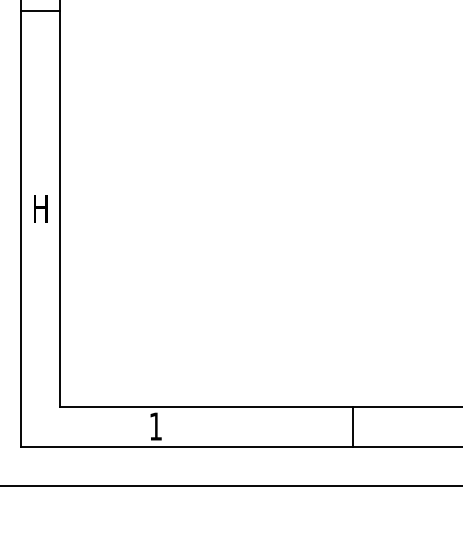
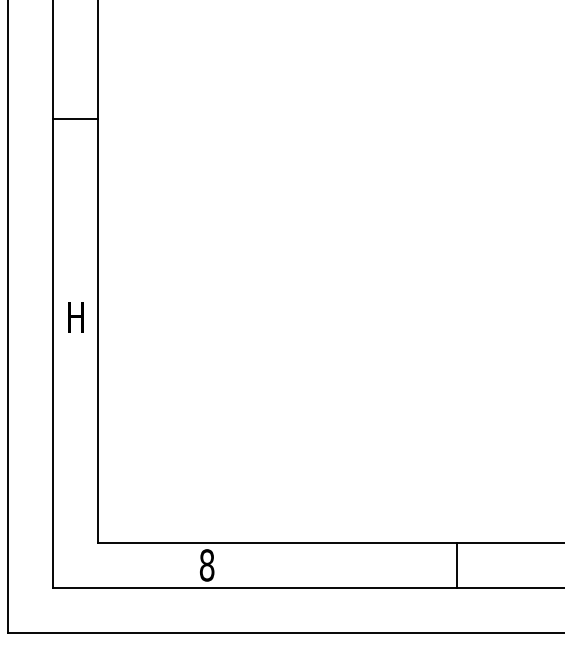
line: (40, 11) -> (75, 119), moved
text: (155, 426) -> (206, 565), 1 -> 8
line: (353, 426) -> (457, 565), moved

